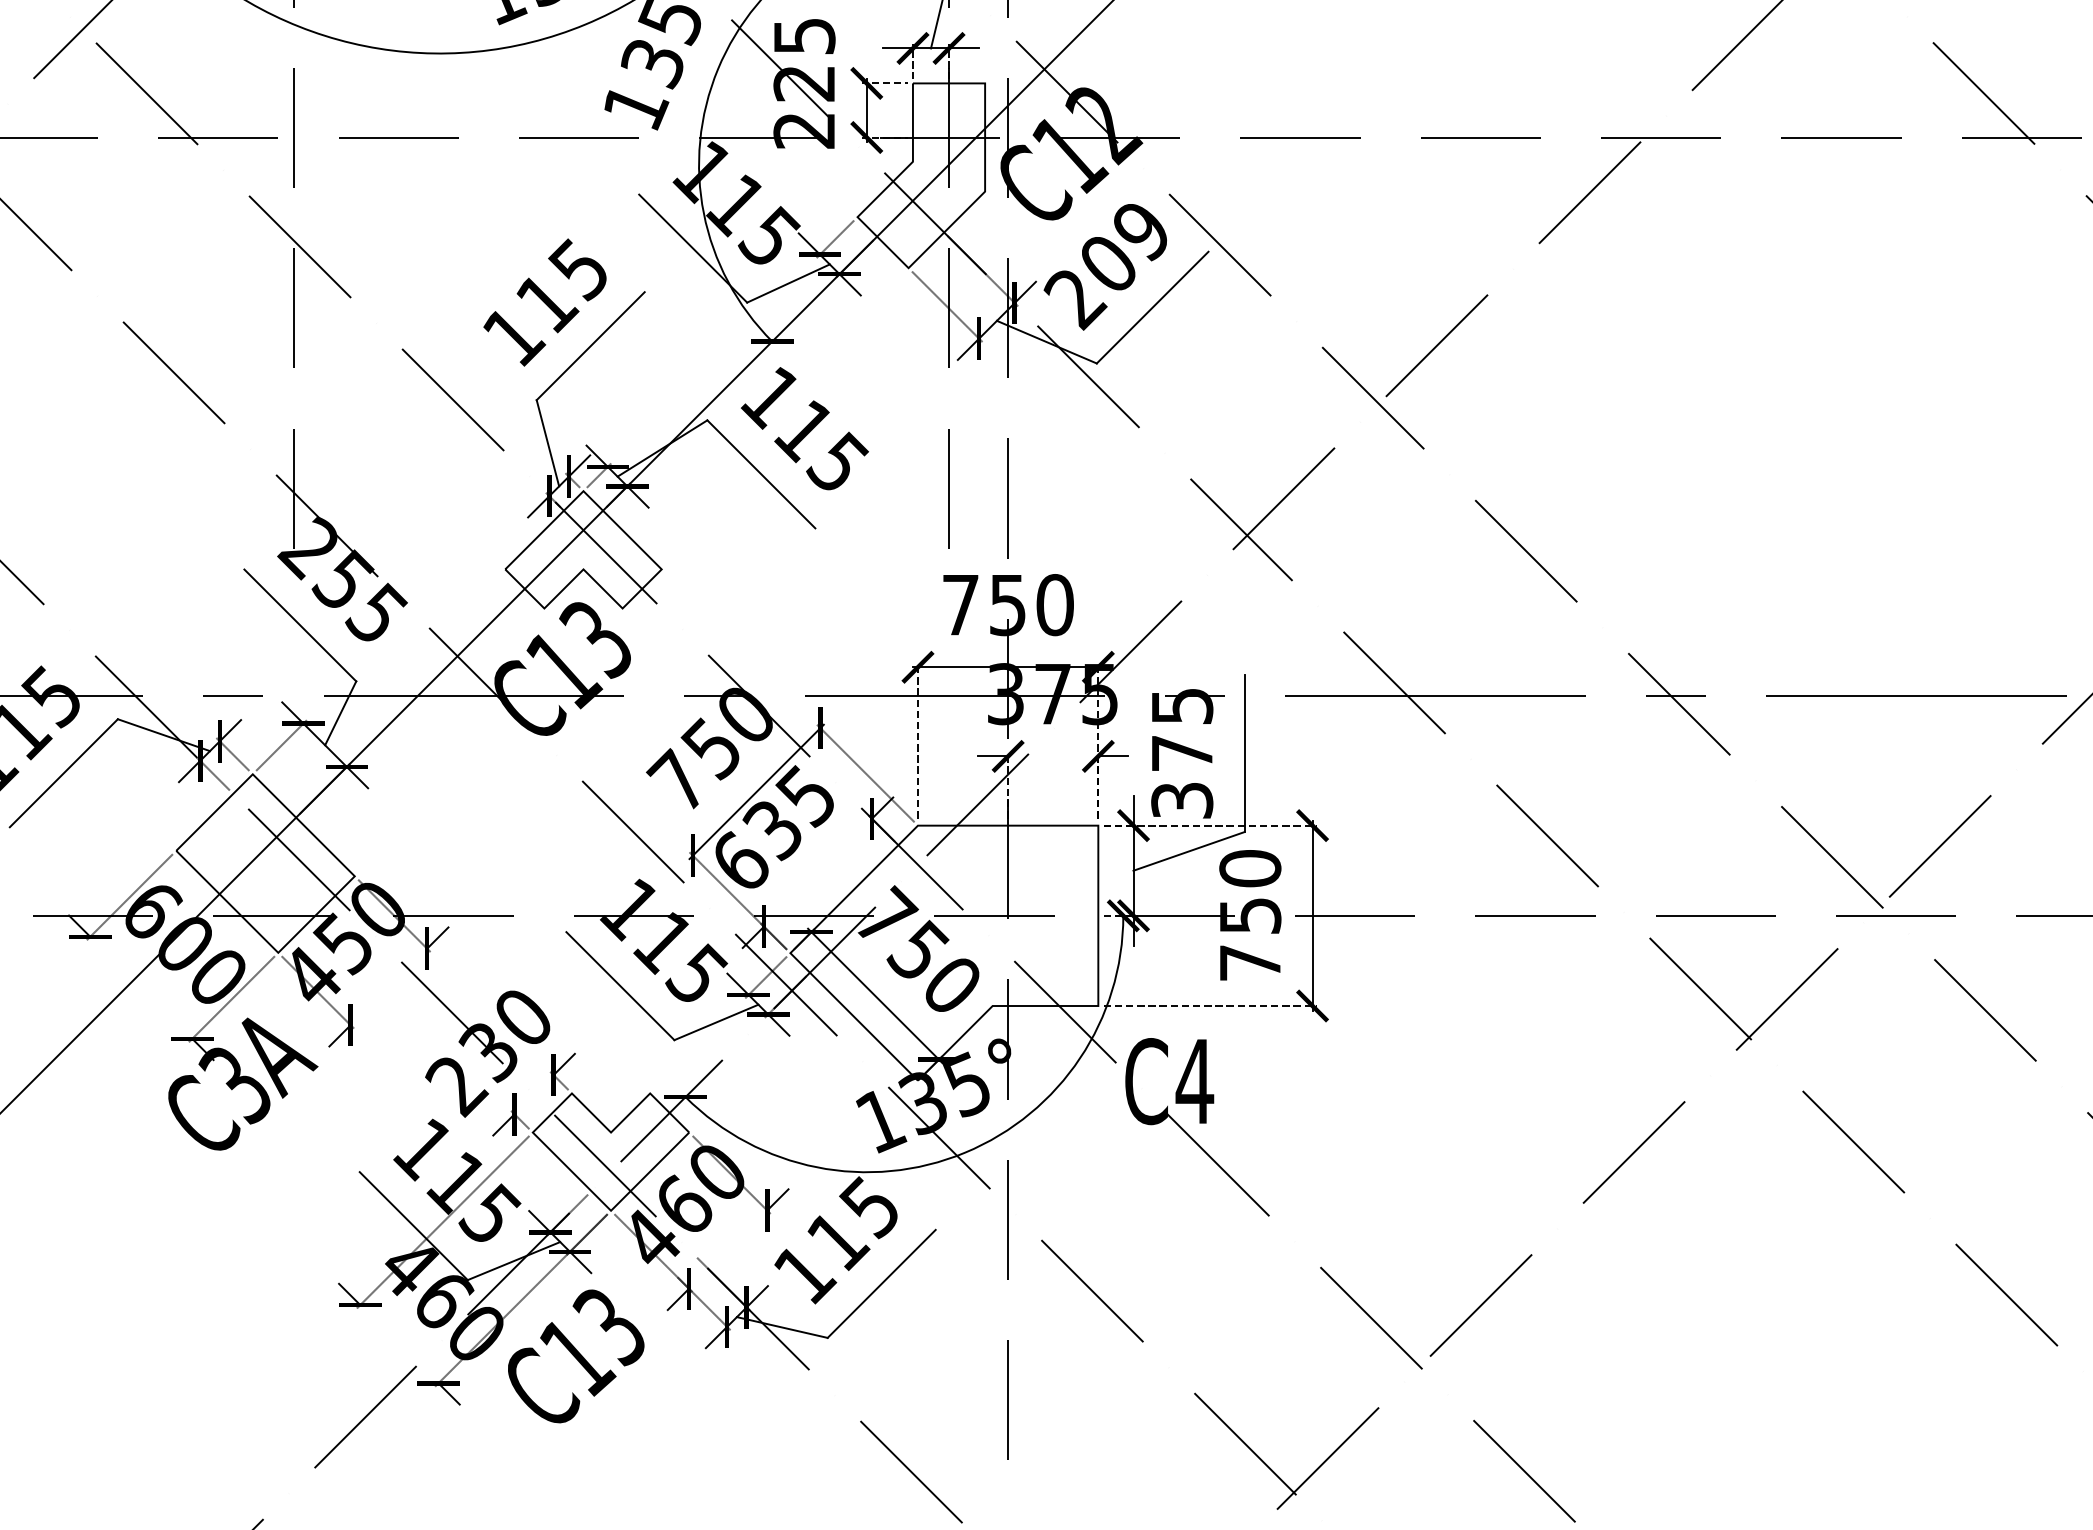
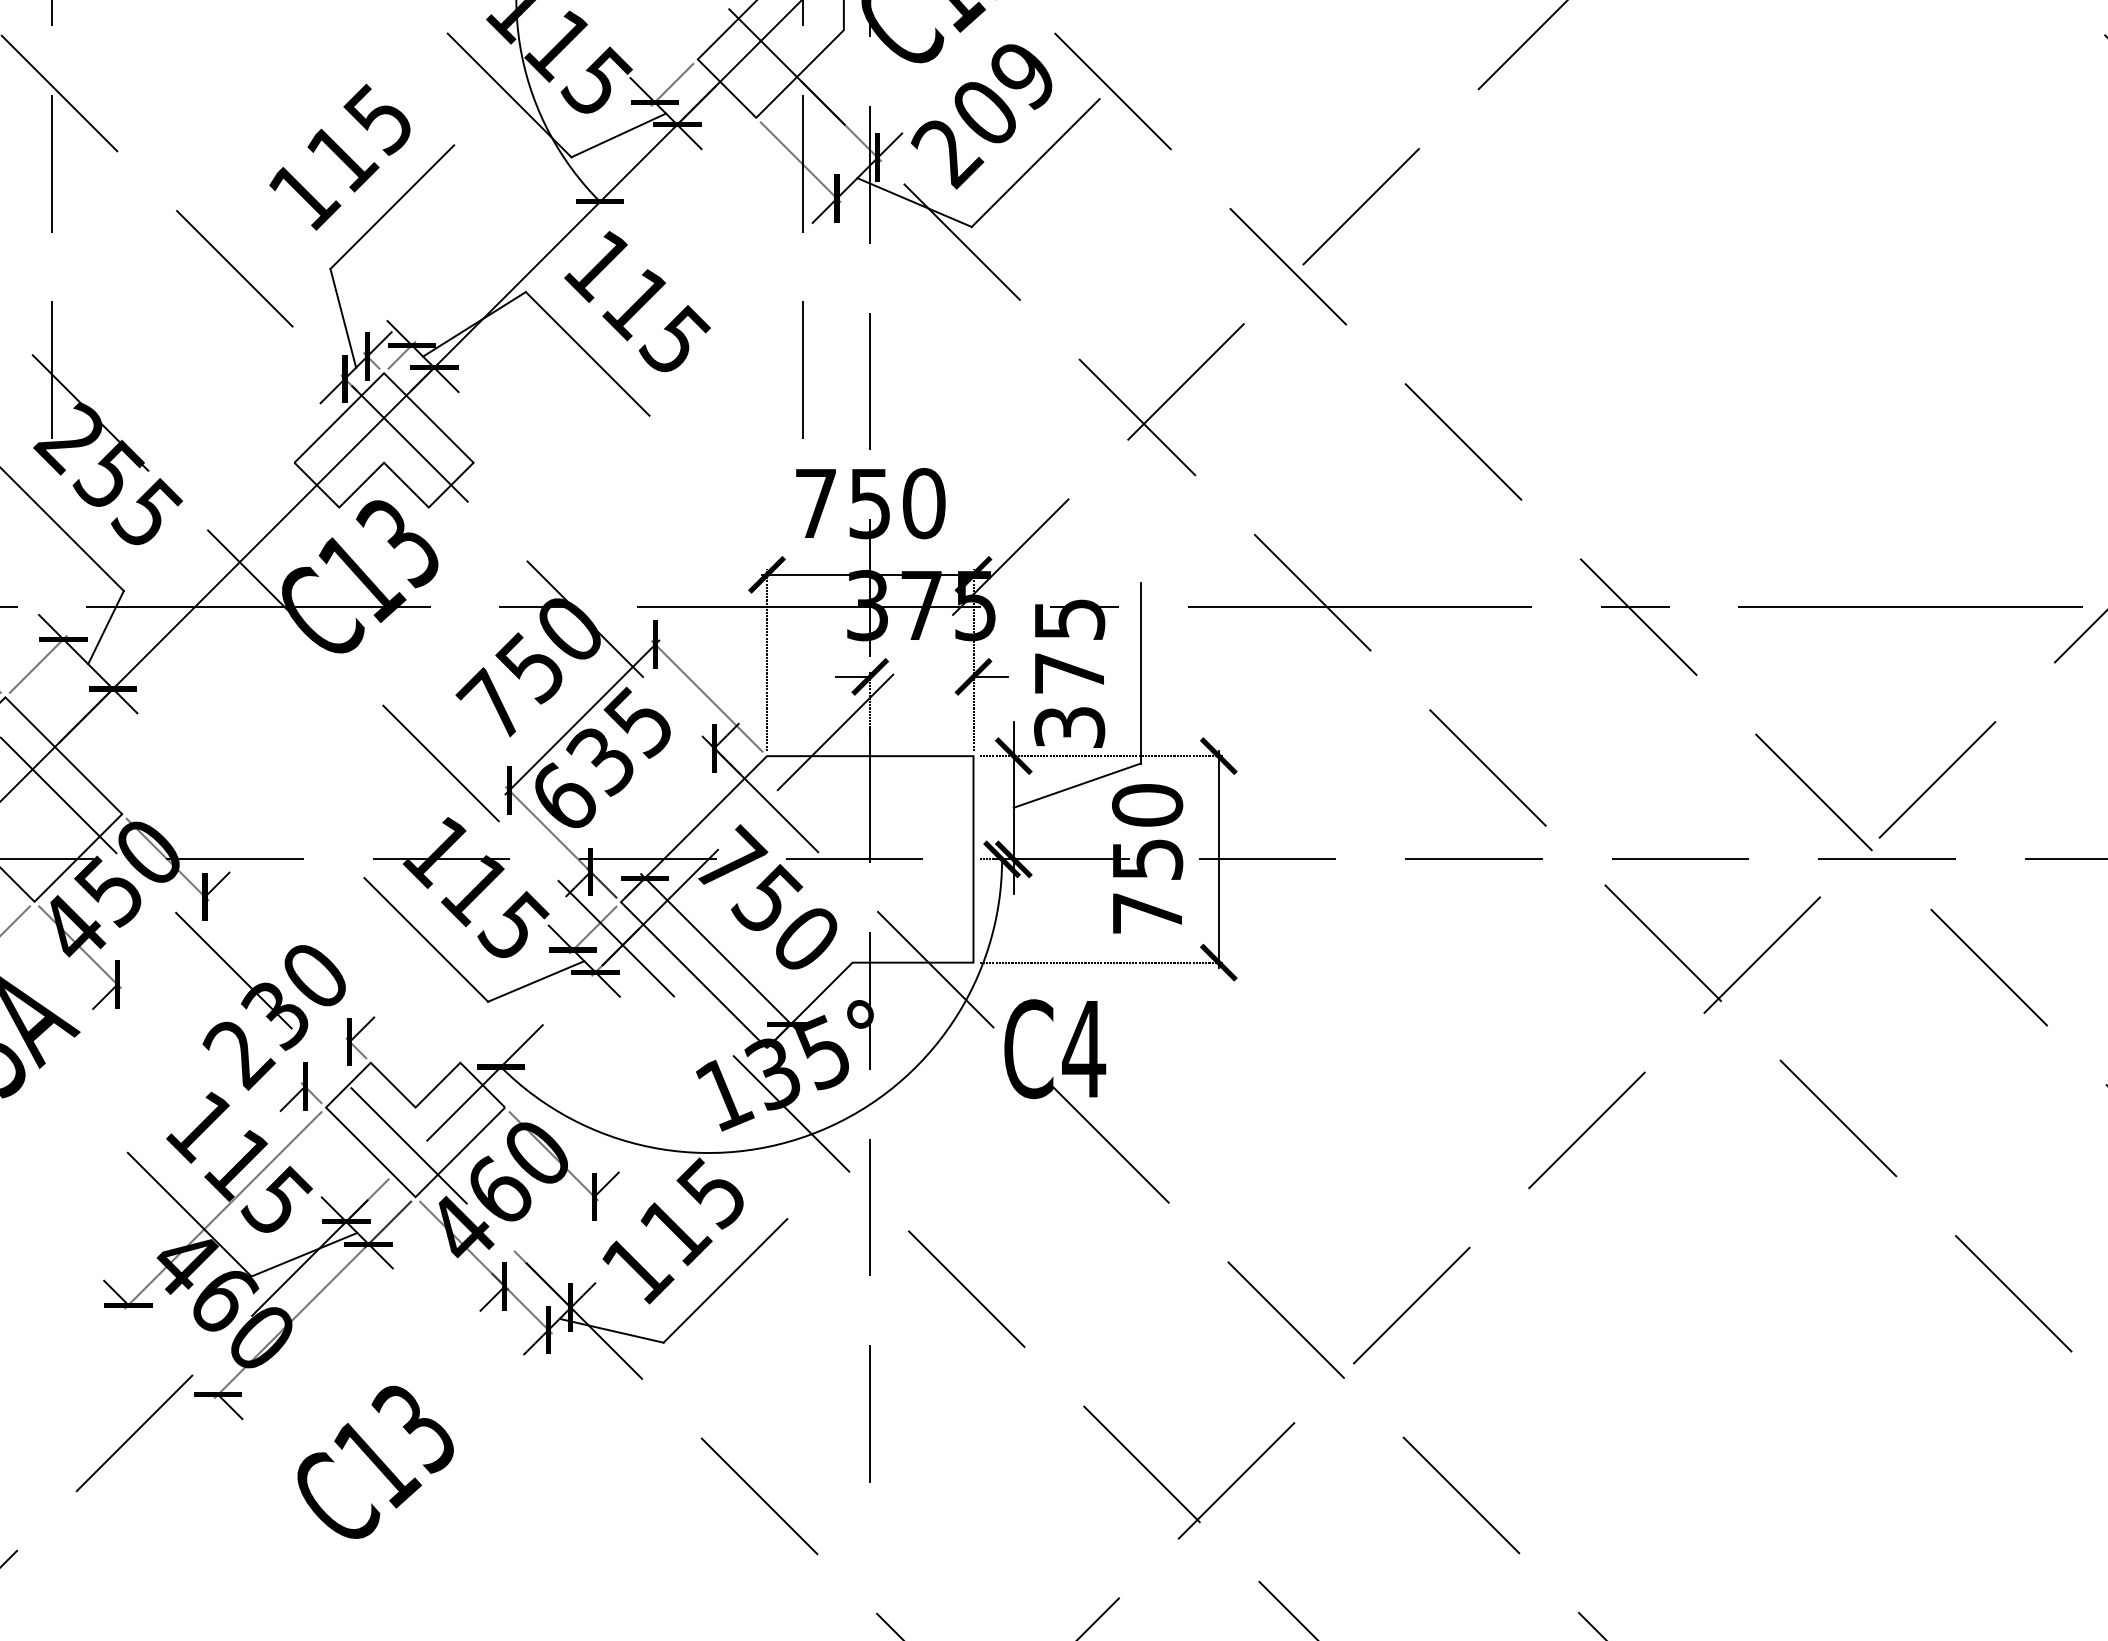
text: (576, 1356) -> (376, 1462), moved

